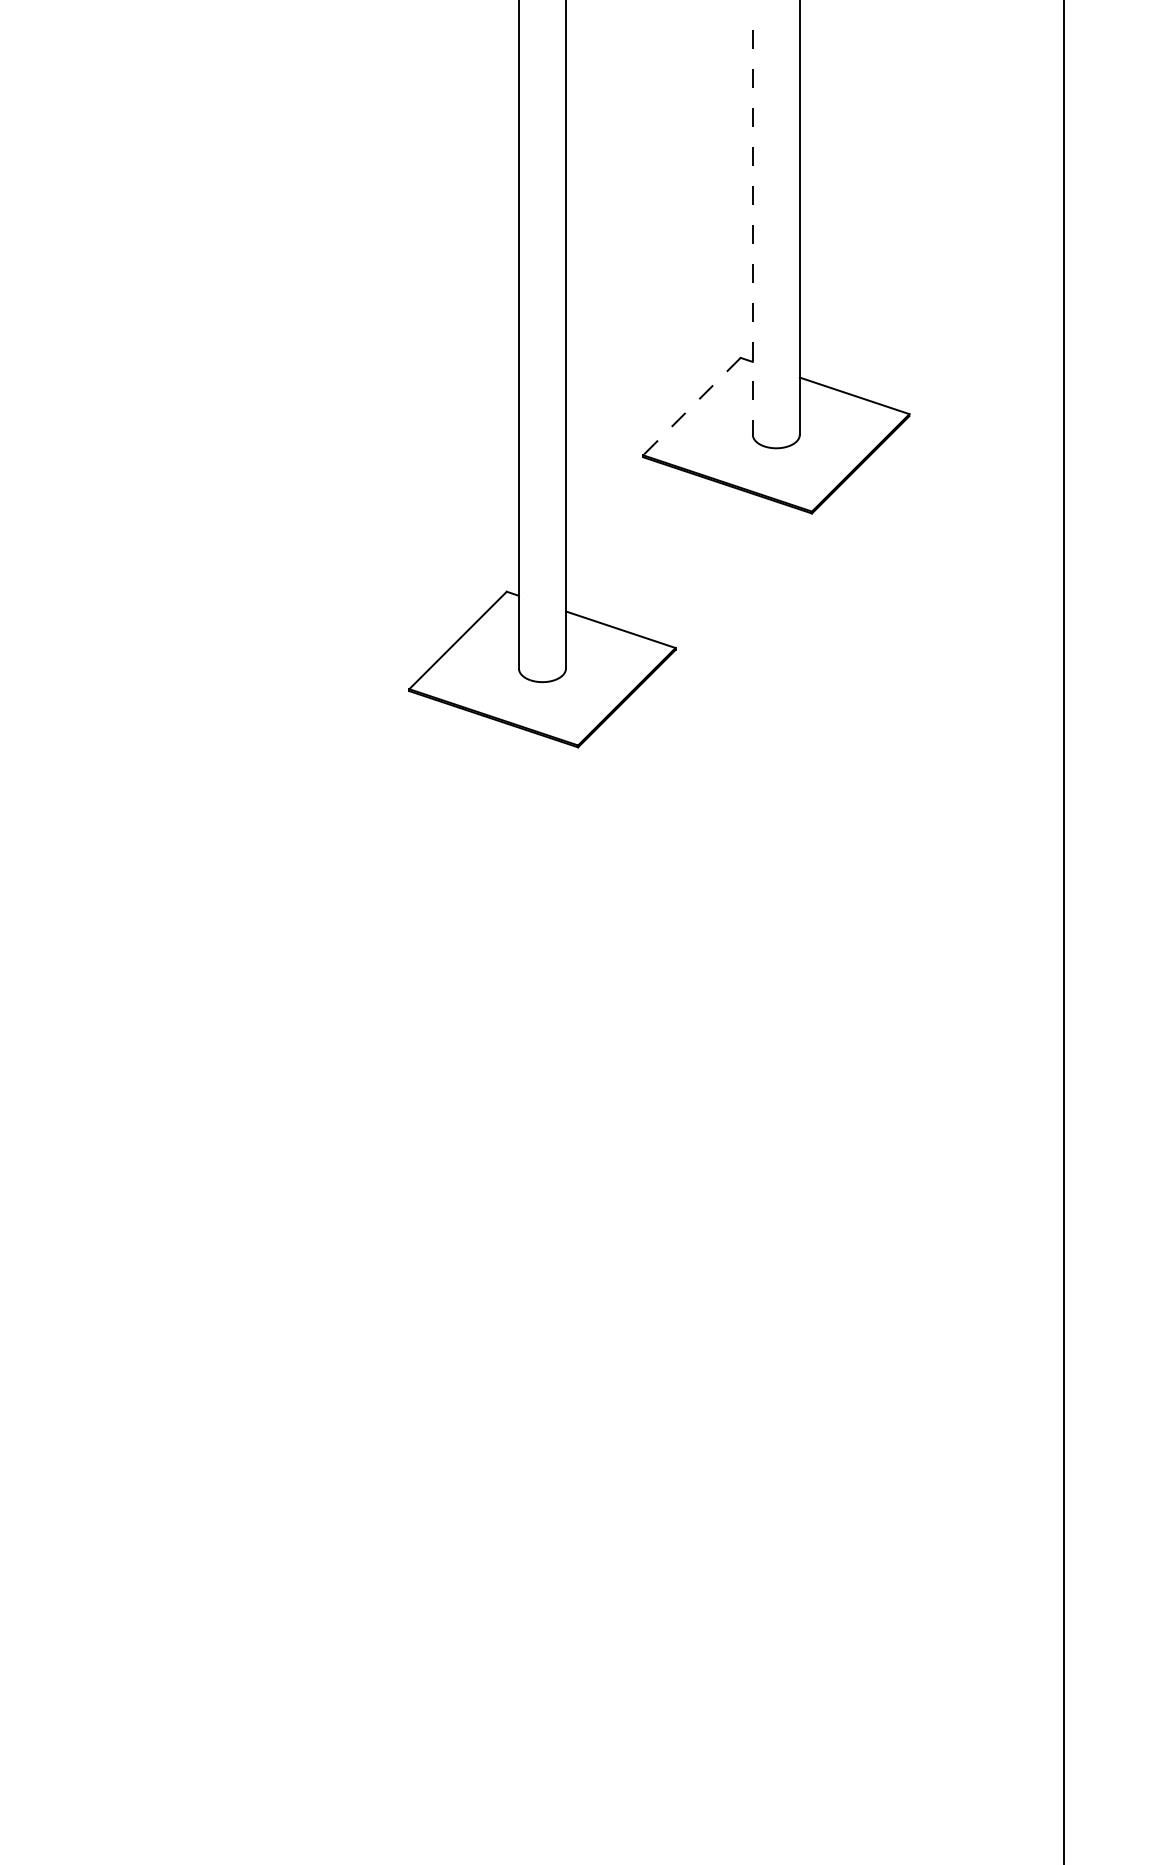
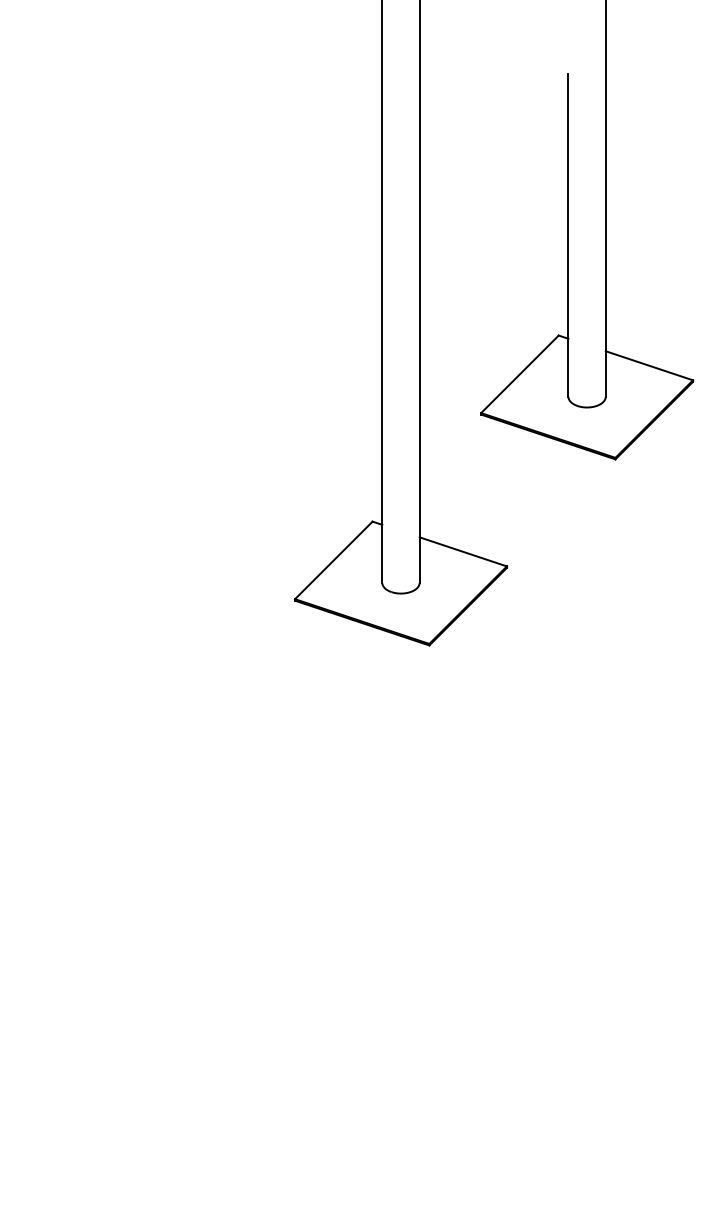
line: (752, 232) -> (568, 235), dashed -> solid
line: (691, 406) -> (519, 374), dashed -> solid

